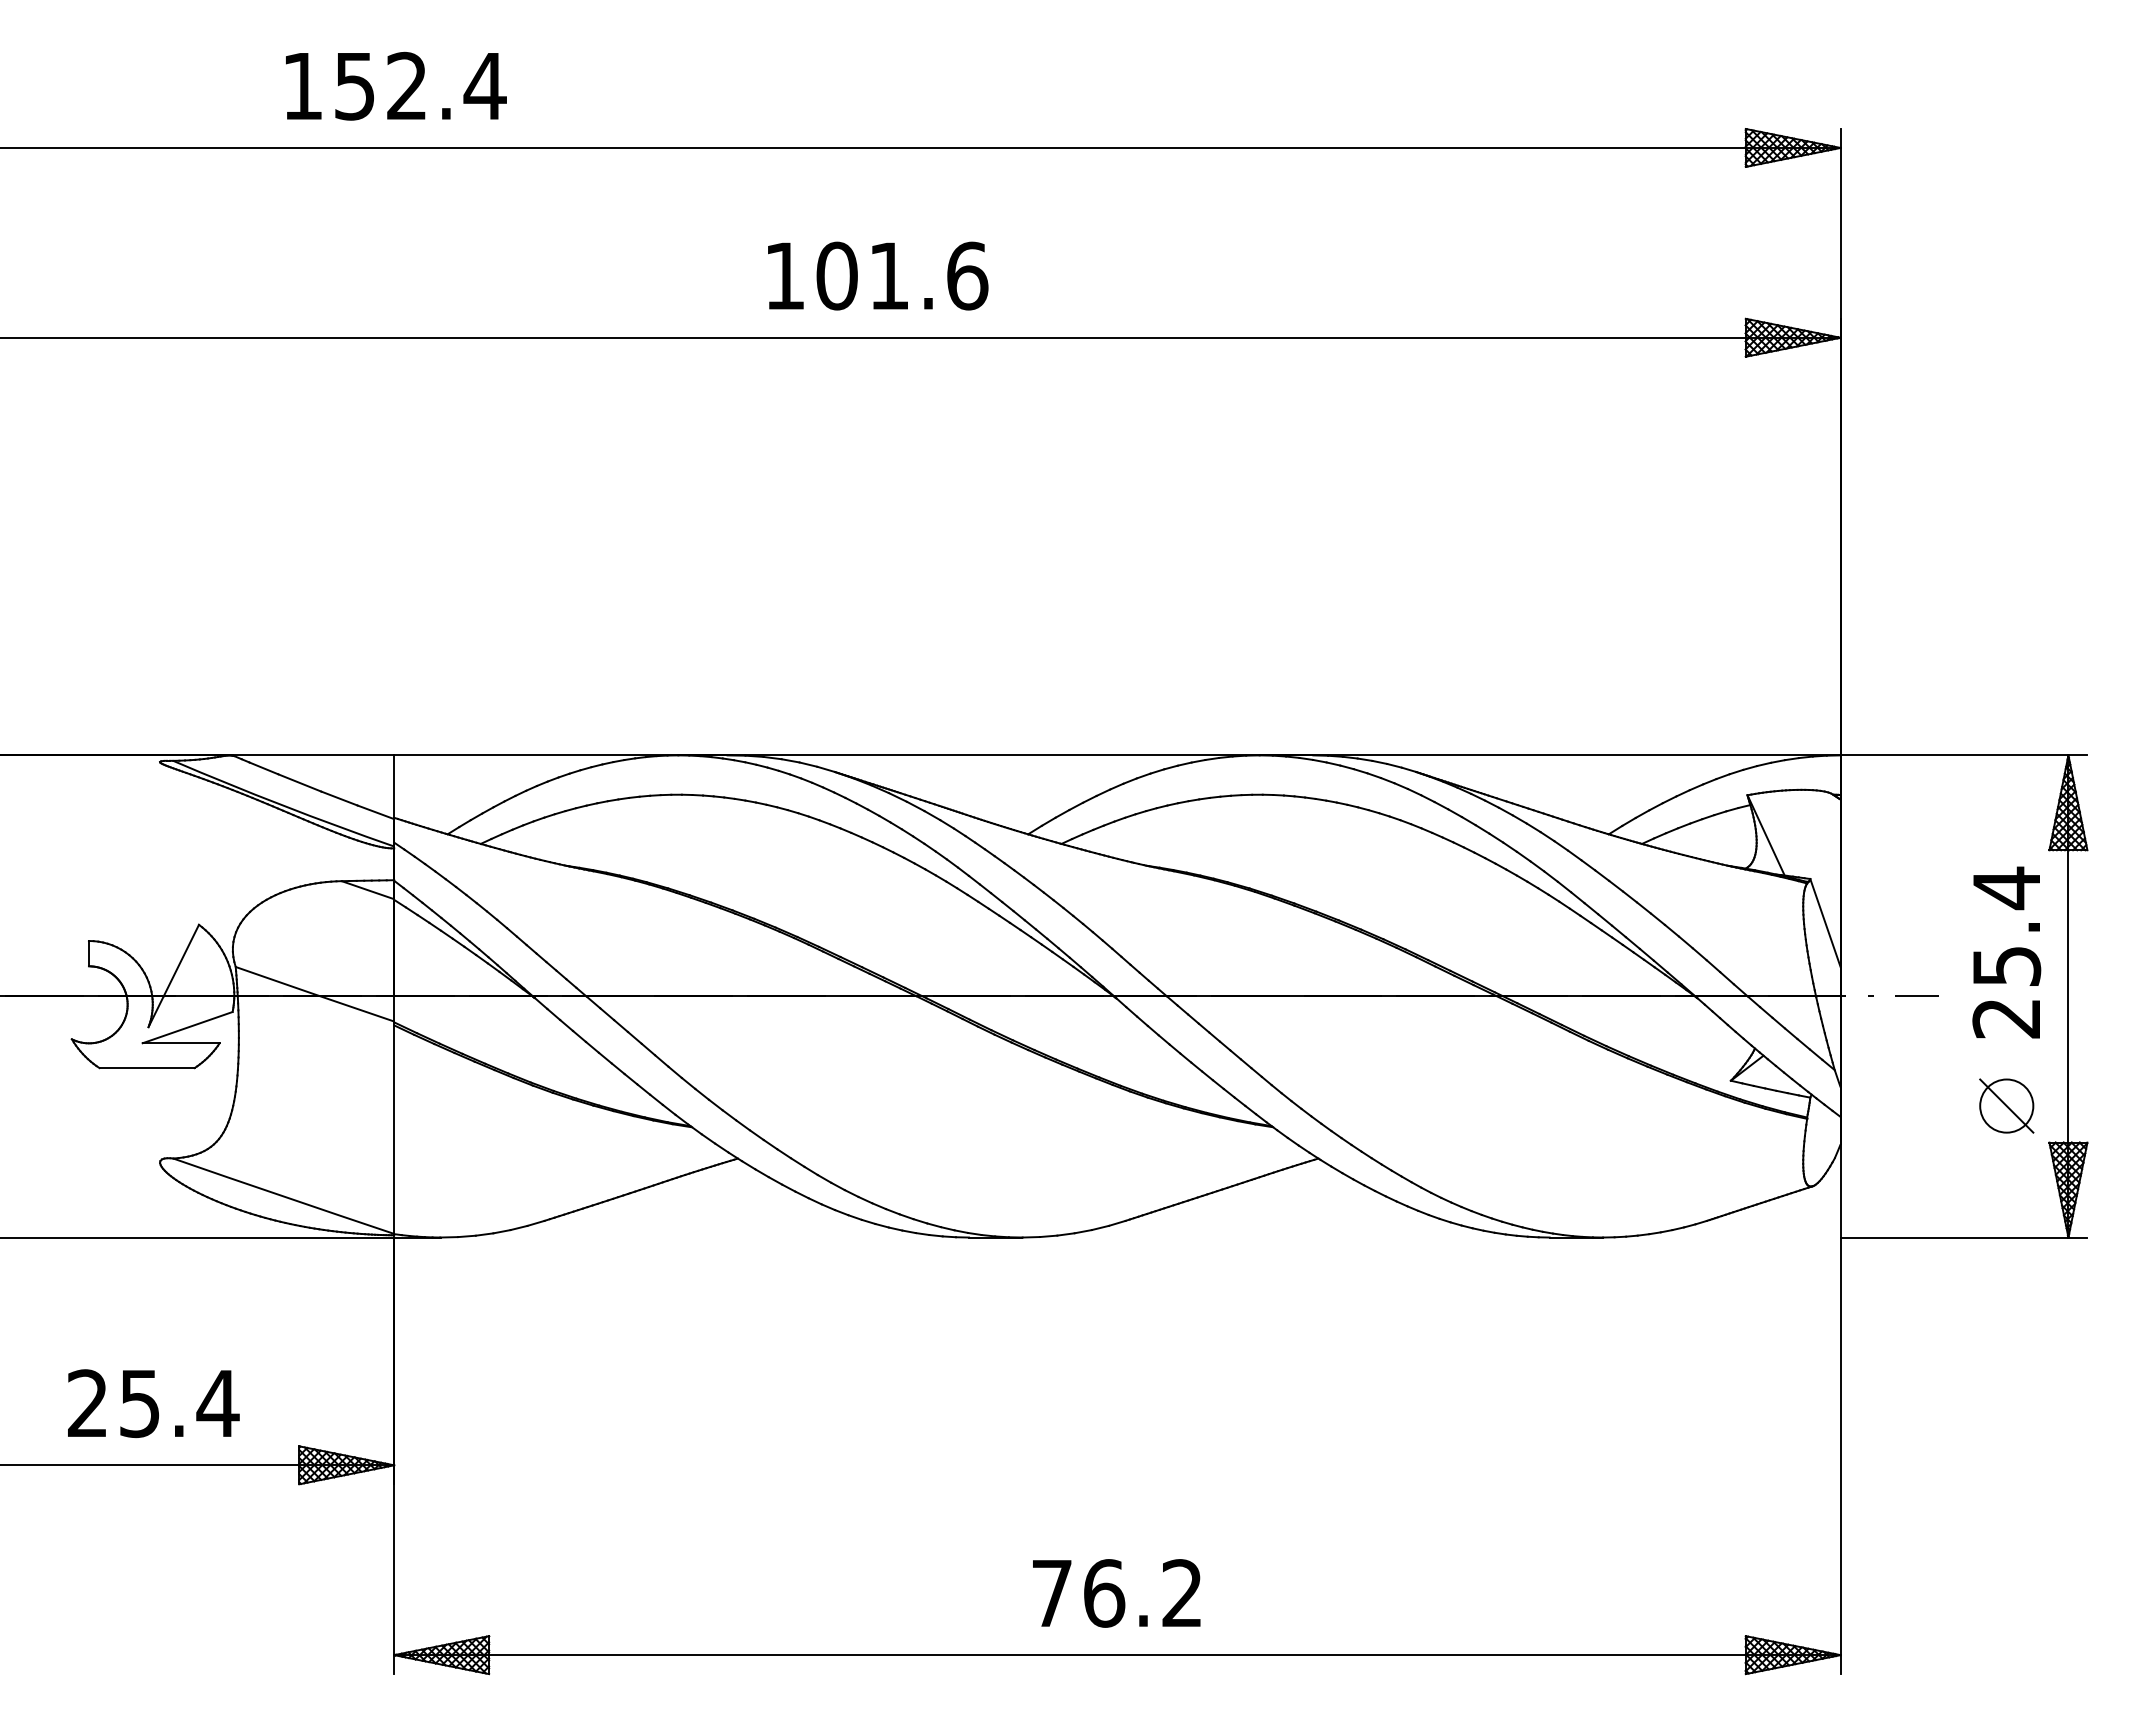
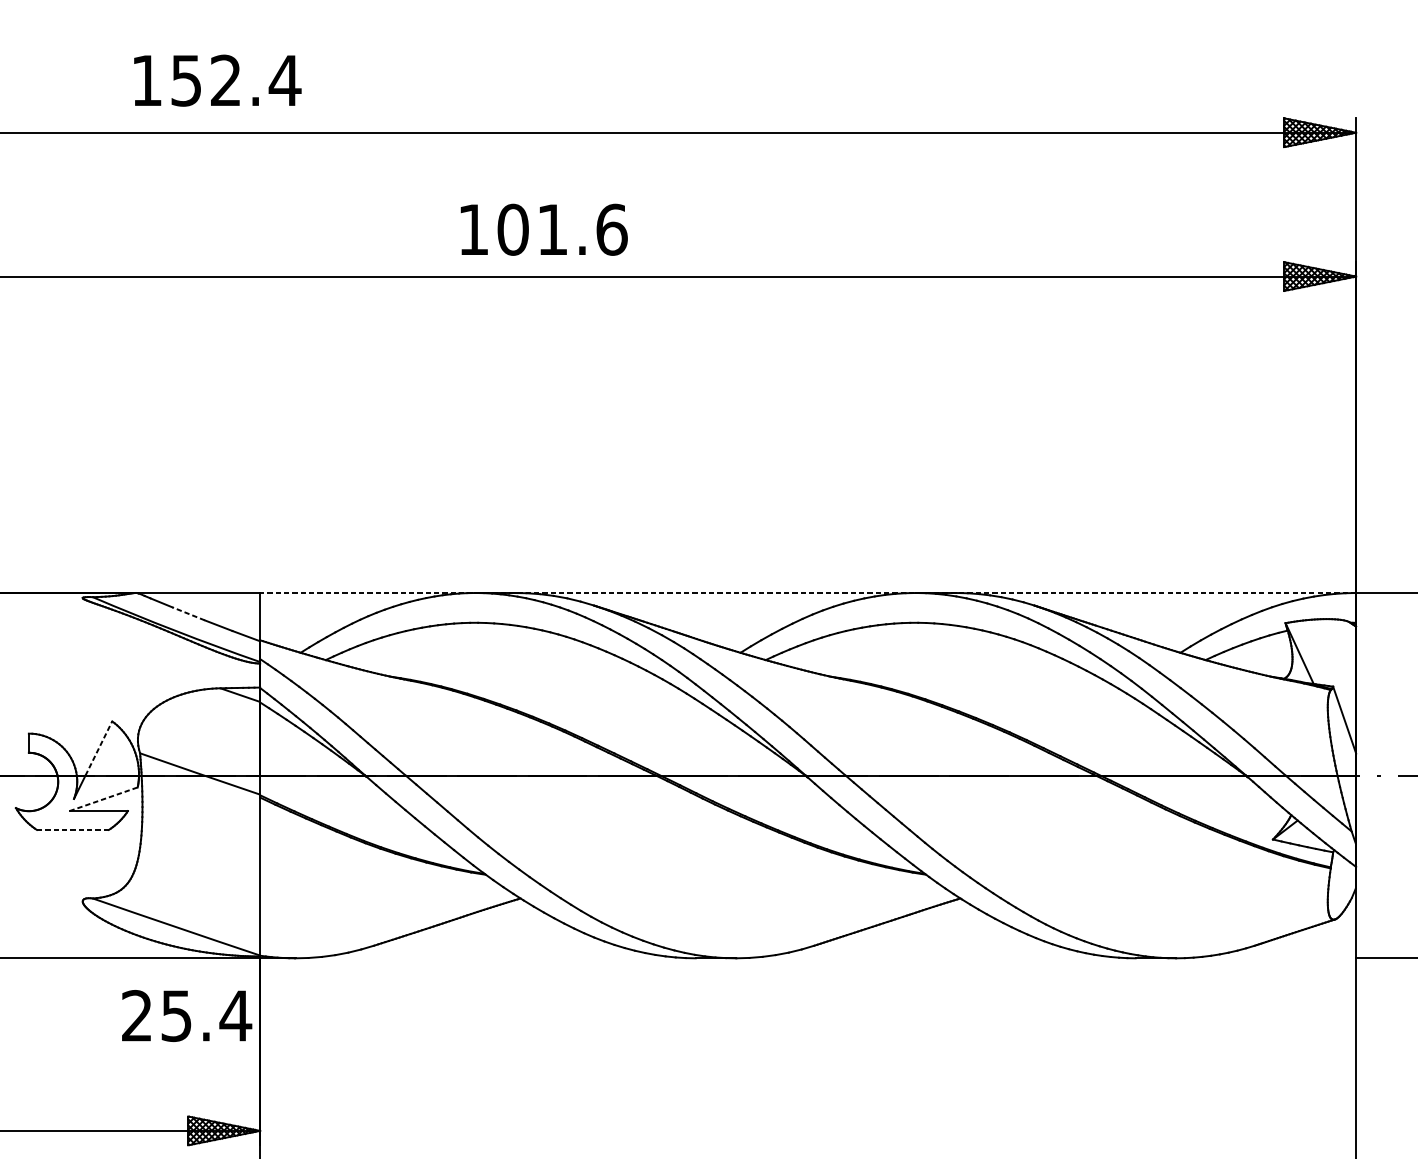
text: (396, 85) -> (217, 80), moved
text: (878, 275) -> (544, 229), moved
line: (1116, 755) -> (807, 593), solid -> dashed
line: (299, 782) -> (188, 613), solid -> dashed
line: (181, 960) -> (99, 748), solid -> dashed
line: (187, 1027) -> (103, 799), solid -> dashed
line: (147, 1068) -> (73, 830), solid -> dashed
text: (153, 1403) -> (186, 1015), moved

